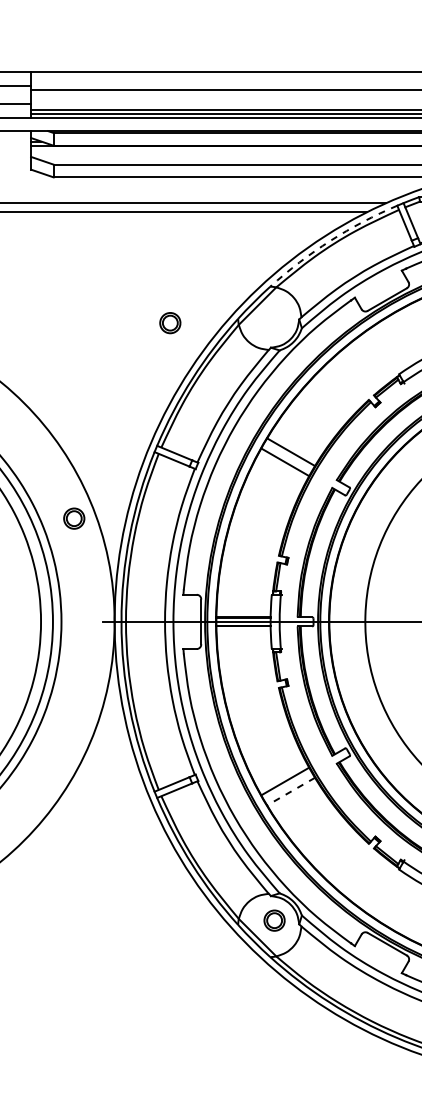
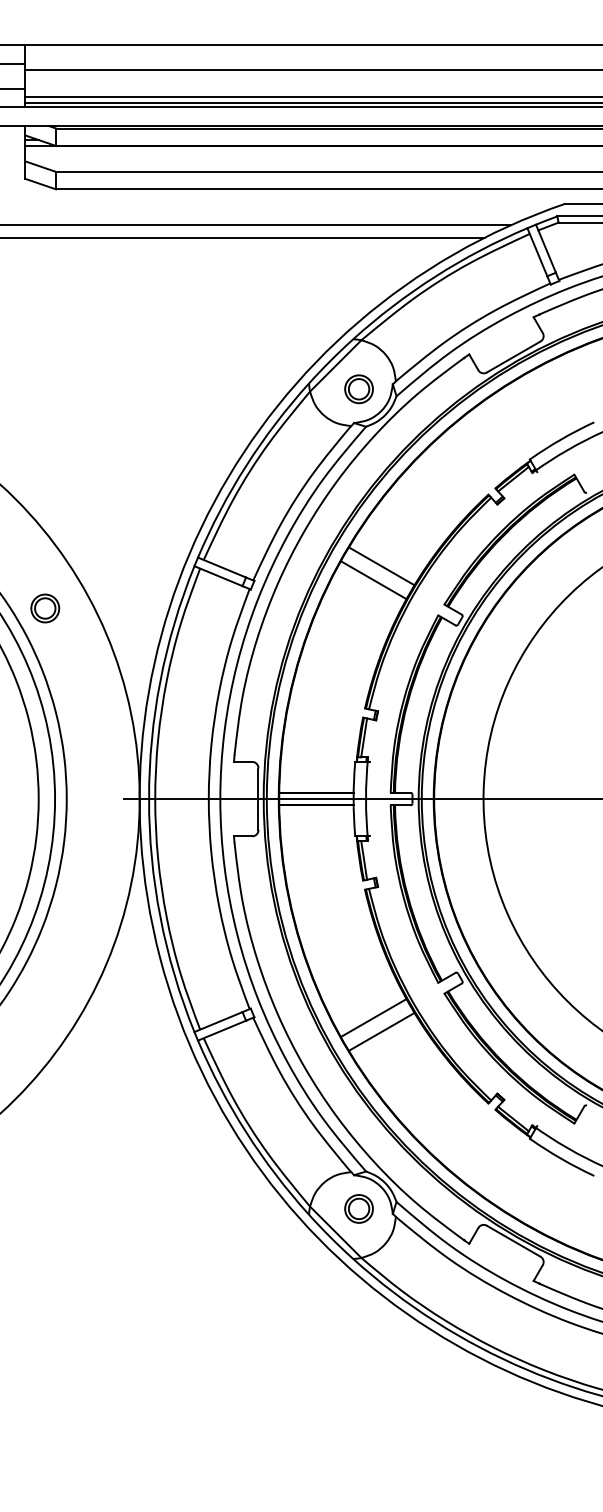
arc: (330, 240) -> (435, 276), dashed -> solid
part: (169, 323) -> (358, 389), moved
part: (74, 518) -> (45, 608), moved
line: (290, 791) -> (381, 1031), dashed -> solid

